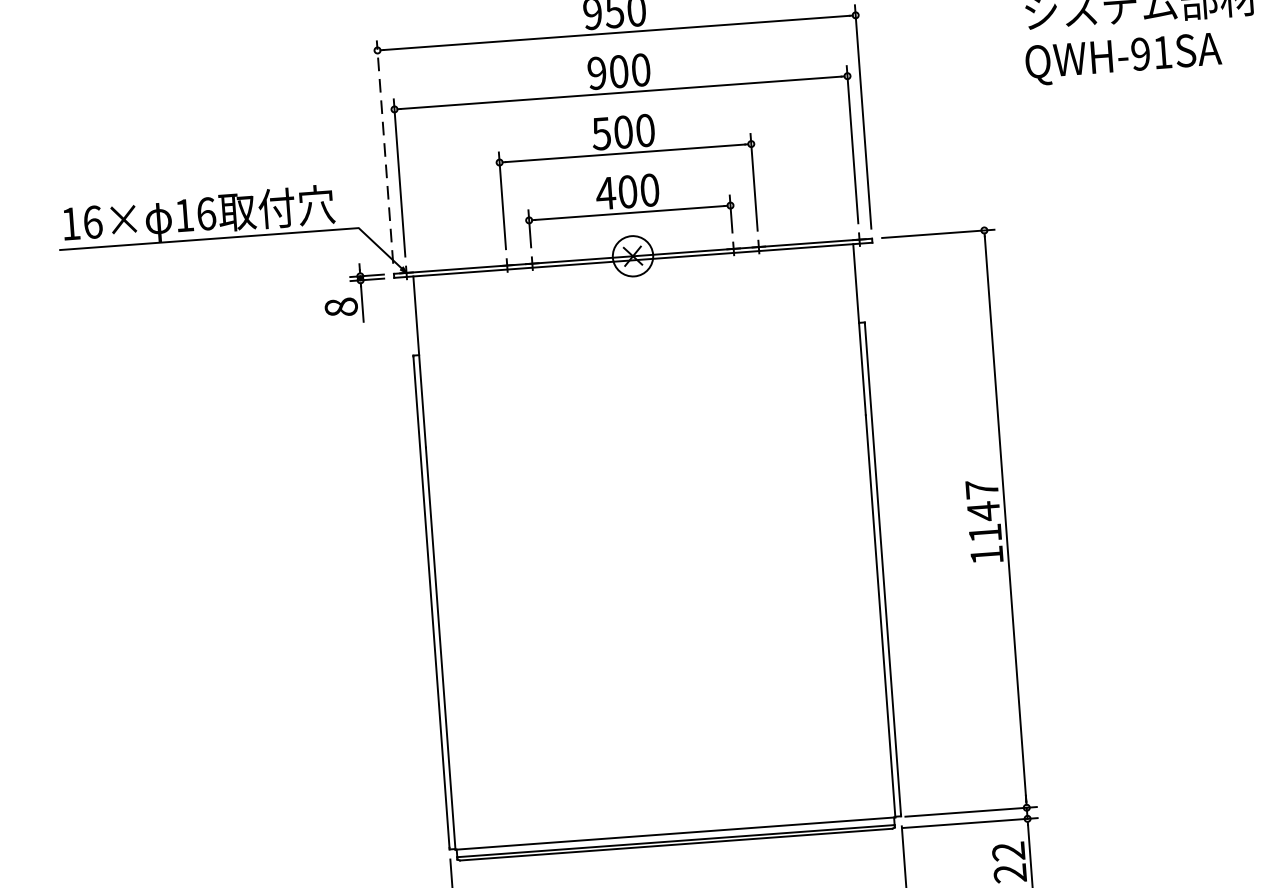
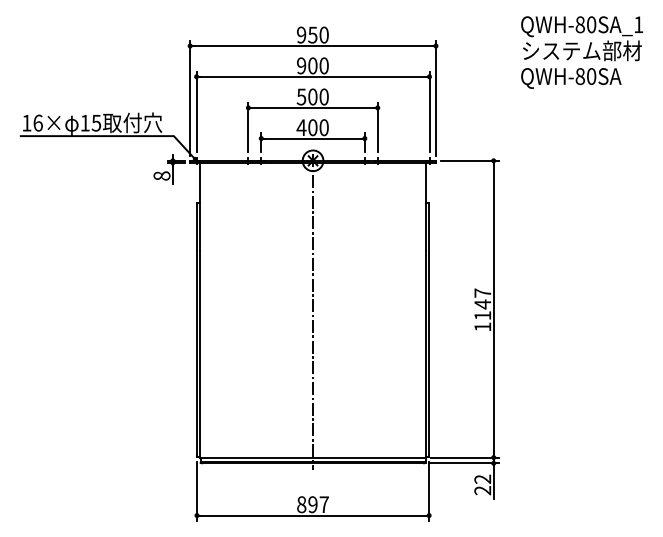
text: (1150, 53) -> (585, 76), QWH-91SA -> QWH-80SA
line: (385, 150) -> (190, 97), dashed -> solid
text: (206, 212) -> (96, 122), 16 -> 15
line: (655, 549) -> (313, 311), added

